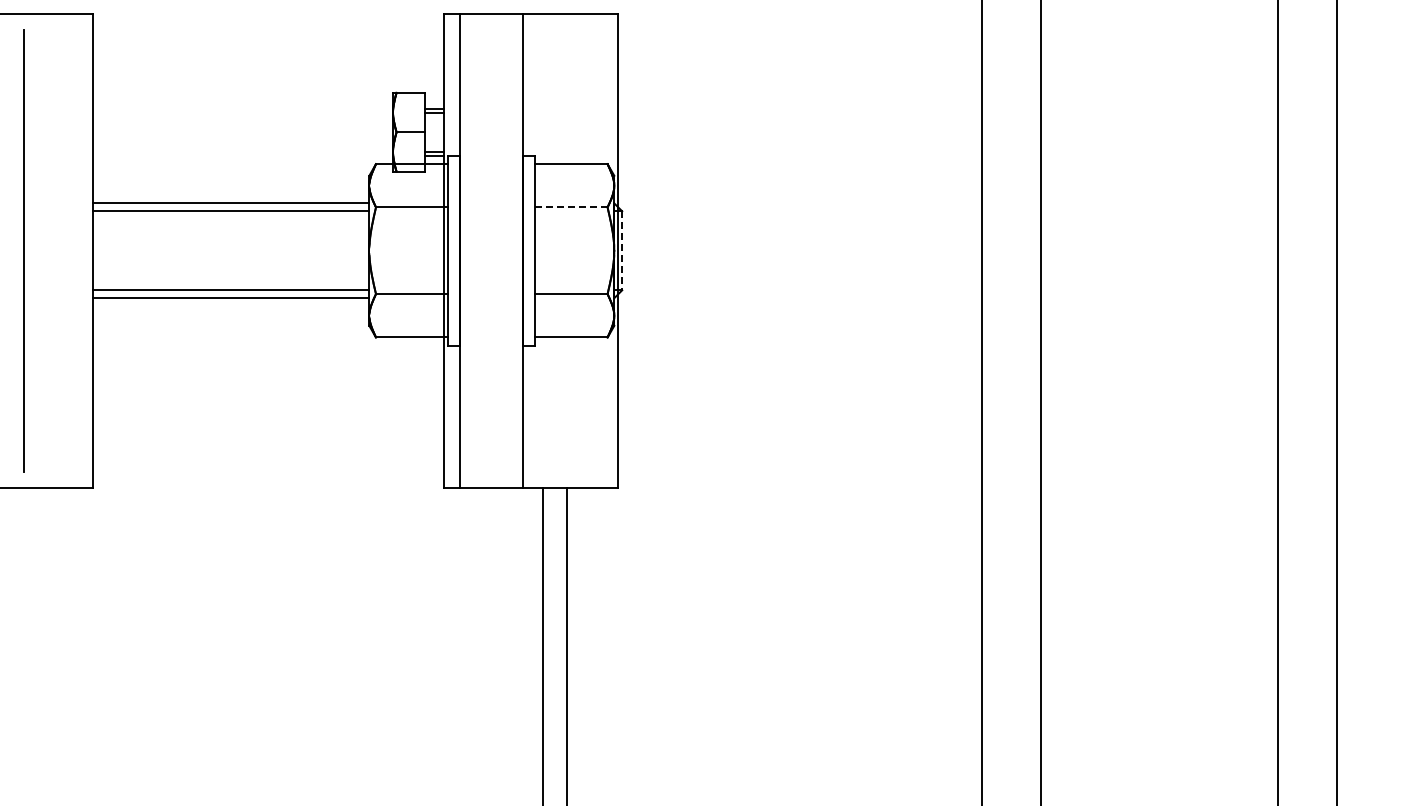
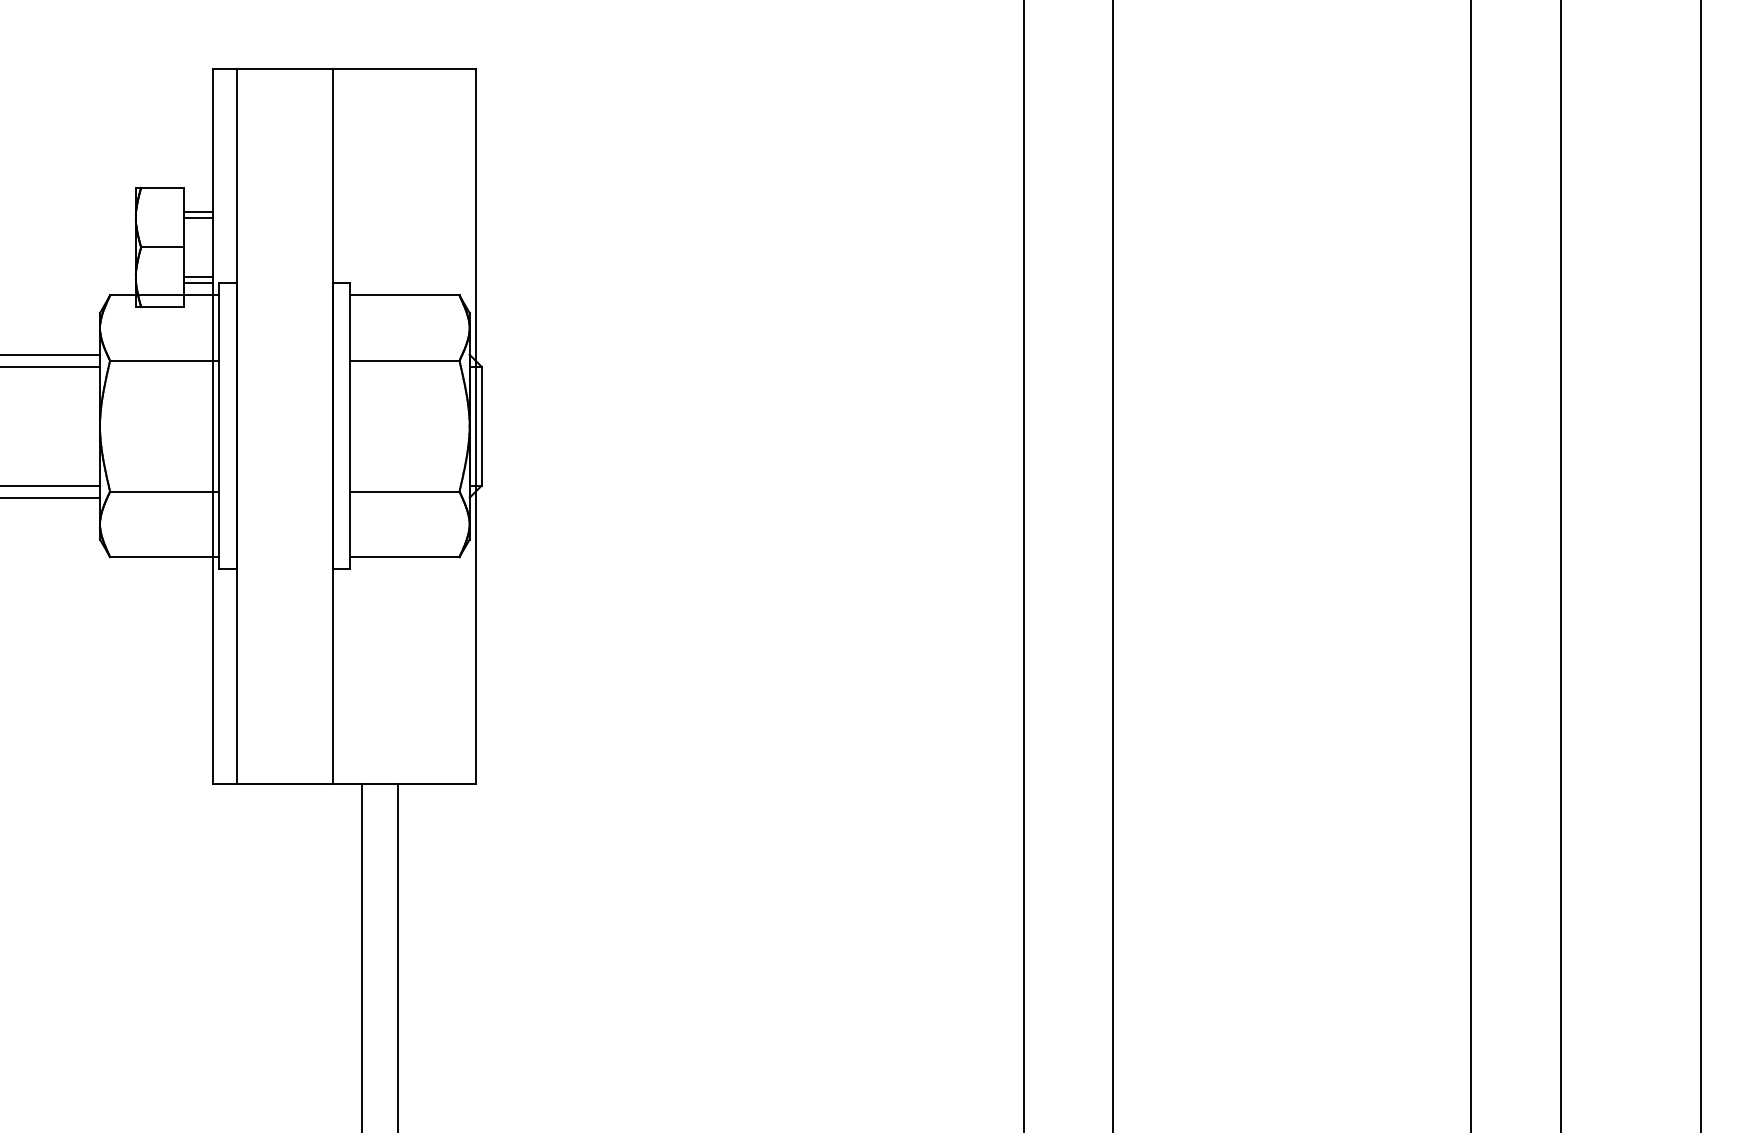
line: (570, 207) -> (403, 360), dashed -> solid
line: (622, 250) -> (482, 425), dashed -> solid

